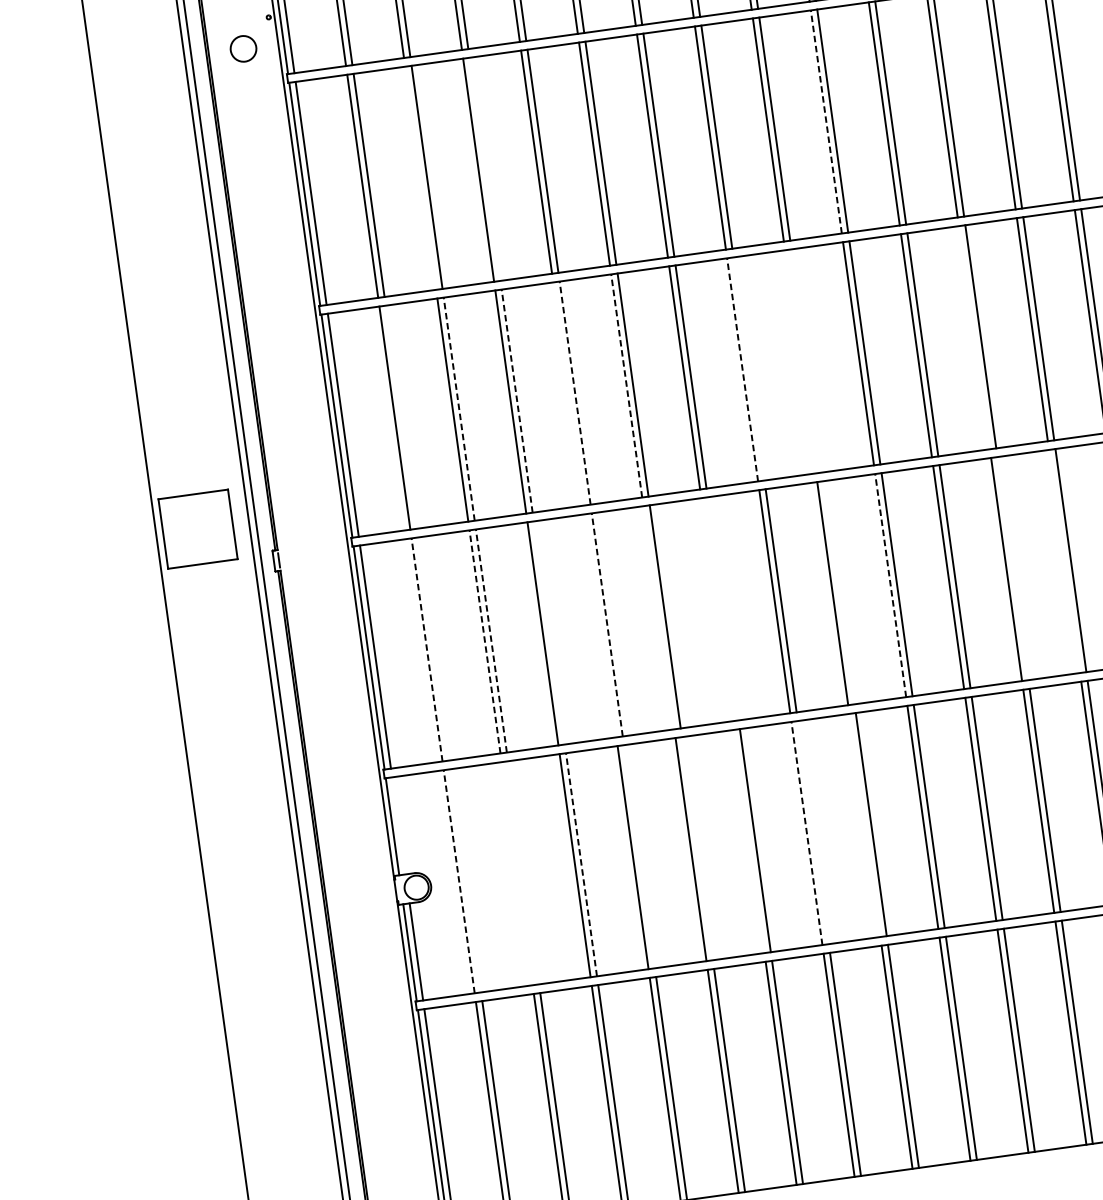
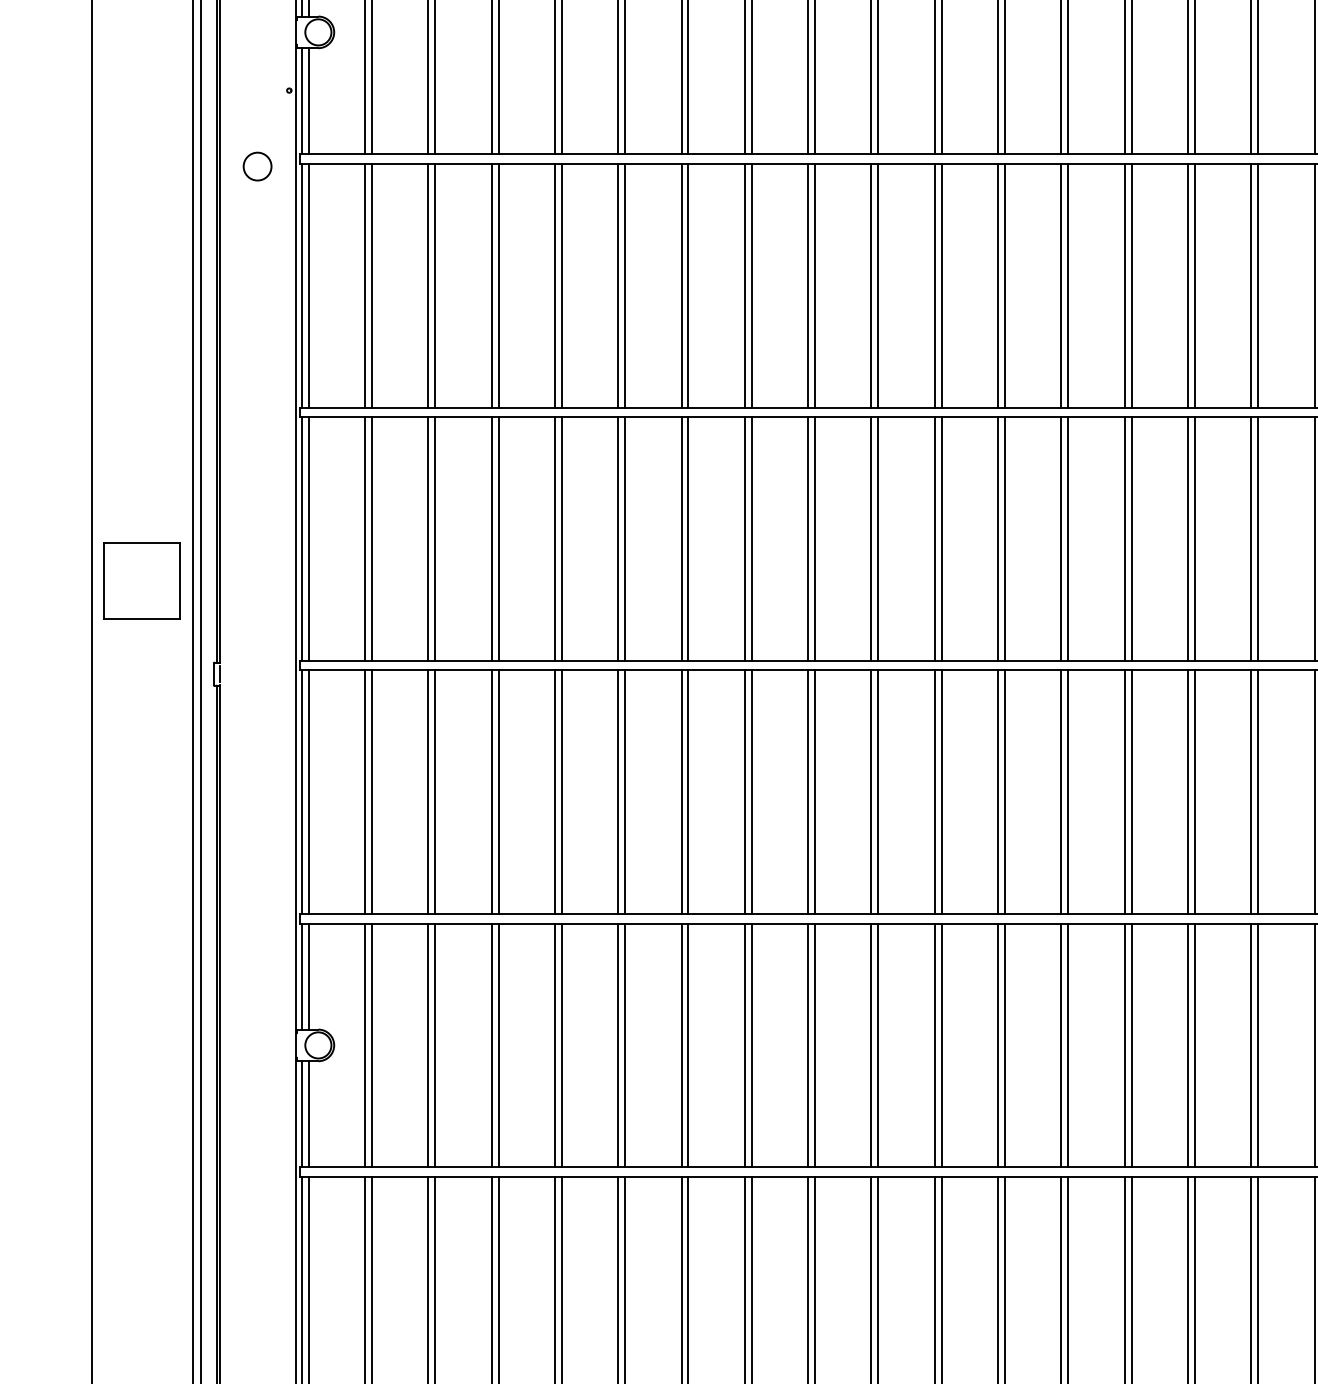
circle: (243, 48) -> (257, 166), moved
line: (826, 121) -> (871, 285), dashed -> solid
line: (484, 169) -> (498, 285), added
line: (420, 178) -> (428, 285), added
line: (974, 337) -> (998, 538), added
line: (807, 360) -> (815, 538), added
line: (800, 361) -> (808, 538), added
line: (748, 368) -> (751, 538), added
line: (742, 369) -> (744, 538), dashed -> solid
line: (626, 385) -> (618, 538), dashed -> solid
line: (574, 392) -> (561, 538), dashed -> solid
line: (568, 393) -> (554, 538), added
line: (517, 400) -> (498, 538), dashed -> solid
line: (459, 408) -> (435, 538), dashed -> solid
line: (400, 416) -> (371, 538), added
part: (197, 529) -> (141, 580), moved
line: (1064, 561) -> (1061, 792), added
line: (1013, 568) -> (1005, 792), added
line: (890, 585) -> (871, 792), dashed -> solid
line: (839, 593) -> (815, 792), added
line: (723, 609) -> (688, 792), added
line: (716, 610) -> (681, 792), added
line: (659, 618) -> (618, 792), added
line: (607, 625) -> (561, 792), dashed -> solid
line: (600, 626) -> (554, 792), added
line: (549, 633) -> (498, 792), added
line: (491, 641) -> (435, 792), dashed -> solid
line: (485, 642) -> (428, 792), dashed -> solid
line: (433, 649) -> (371, 792), added
line: (426, 650) -> (364, 792), dashed -> solid
line: (398, 825) -> (308, 976), added
line: (865, 825) -> (808, 1045), added
line: (813, 832) -> (751, 1045), added
line: (806, 833) -> (744, 1045), dashed -> solid
line: (749, 841) -> (681, 1045), added
line: (697, 848) -> (625, 1045), added
line: (639, 856) -> (561, 1045), added
line: (581, 864) -> (498, 1045), dashed -> solid
line: (523, 872) -> (435, 1045), added
line: (517, 873) -> (428, 1045), added
line: (458, 881) -> (364, 1045), dashed -> solid
line: (465, 881) -> (371, 1045), added

